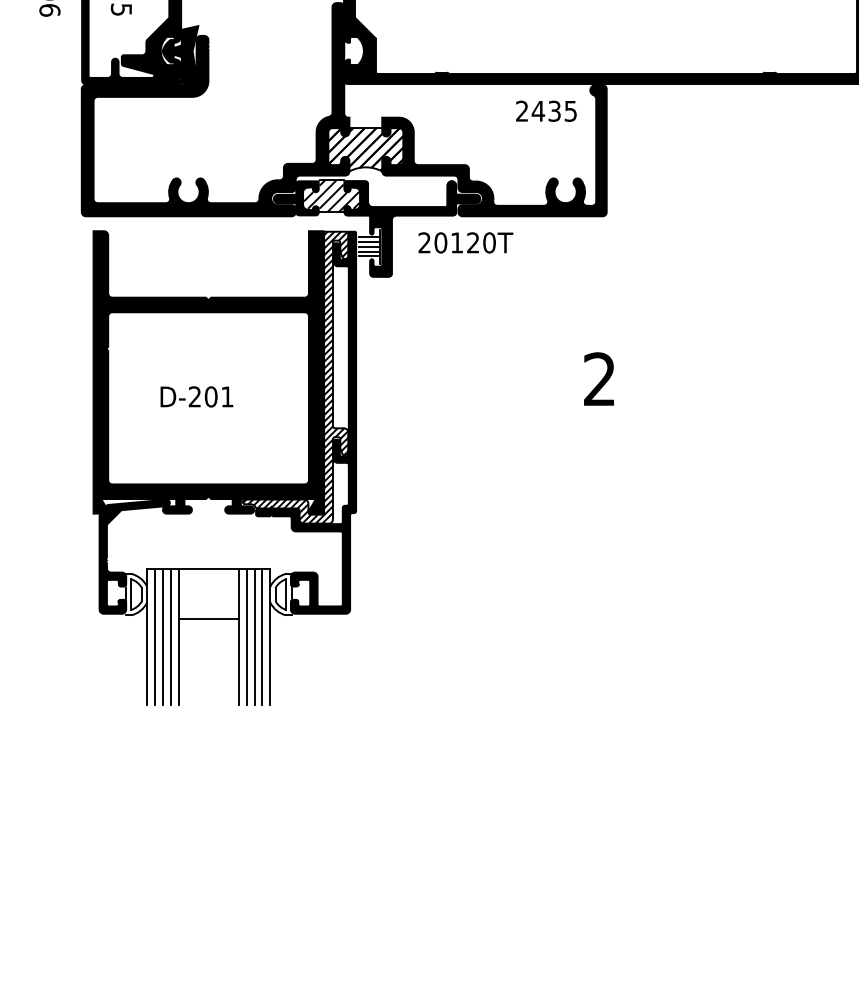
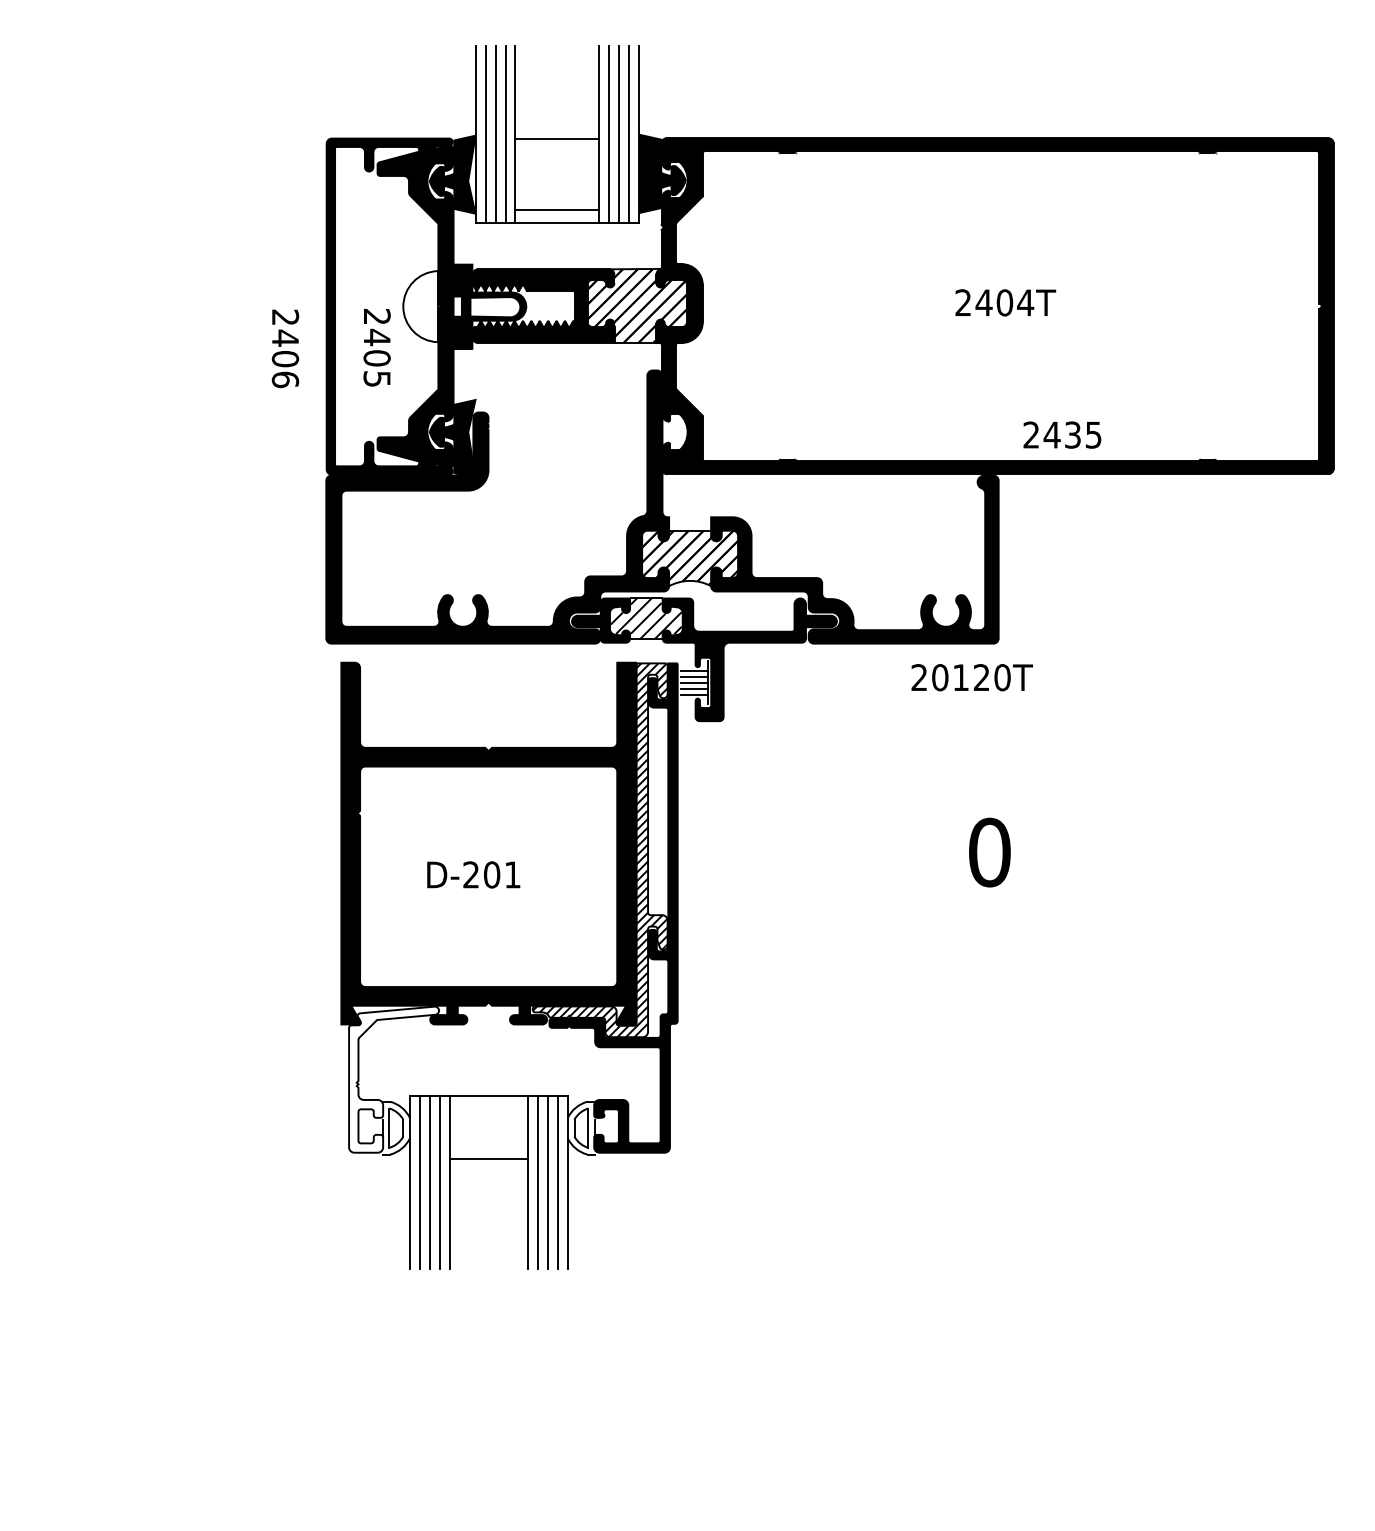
text: (546, 110) -> (1062, 434), moved
fill: (412, 228) -> (749, 659), removed
text: (465, 242) -> (971, 677), moved
text: (599, 379) -> (989, 852), 2 -> 0
fill: (135, 556) -> (394, 1079), removed

